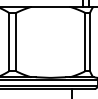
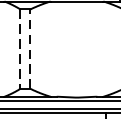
line: (16, 41) -> (30, 48), solid -> dashed
line: (8, 42) -> (19, 49), solid -> dashed

